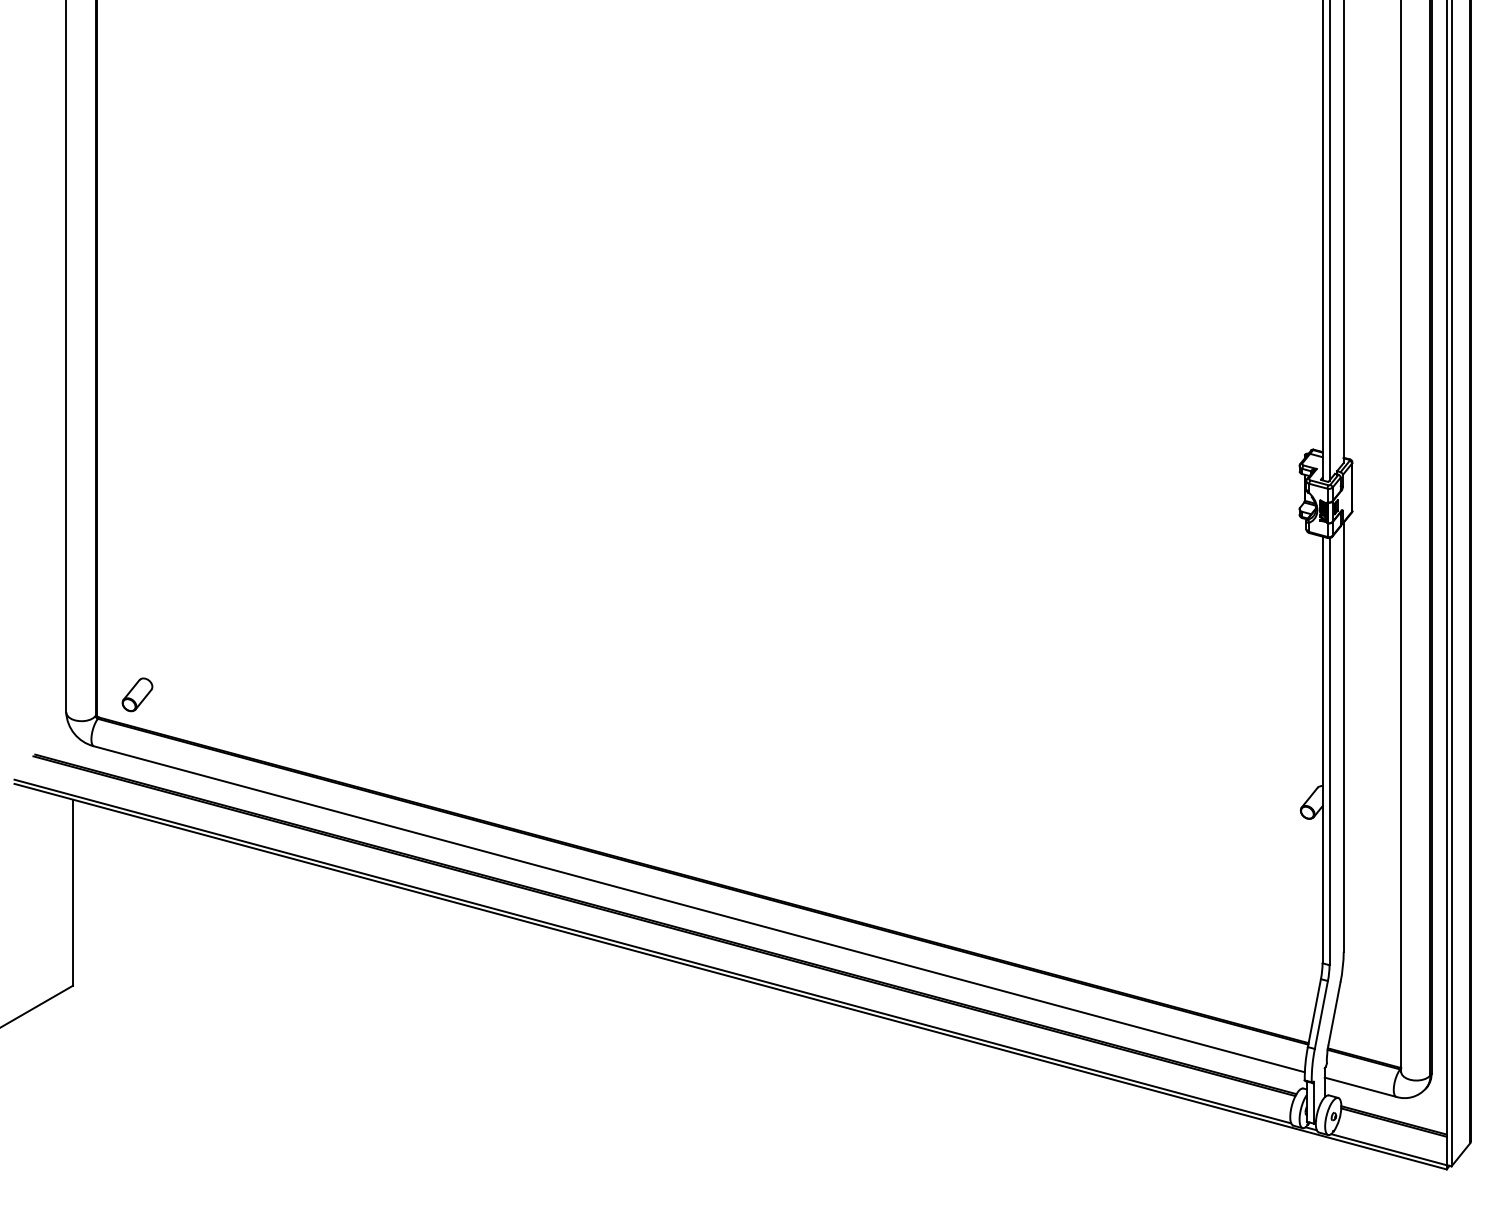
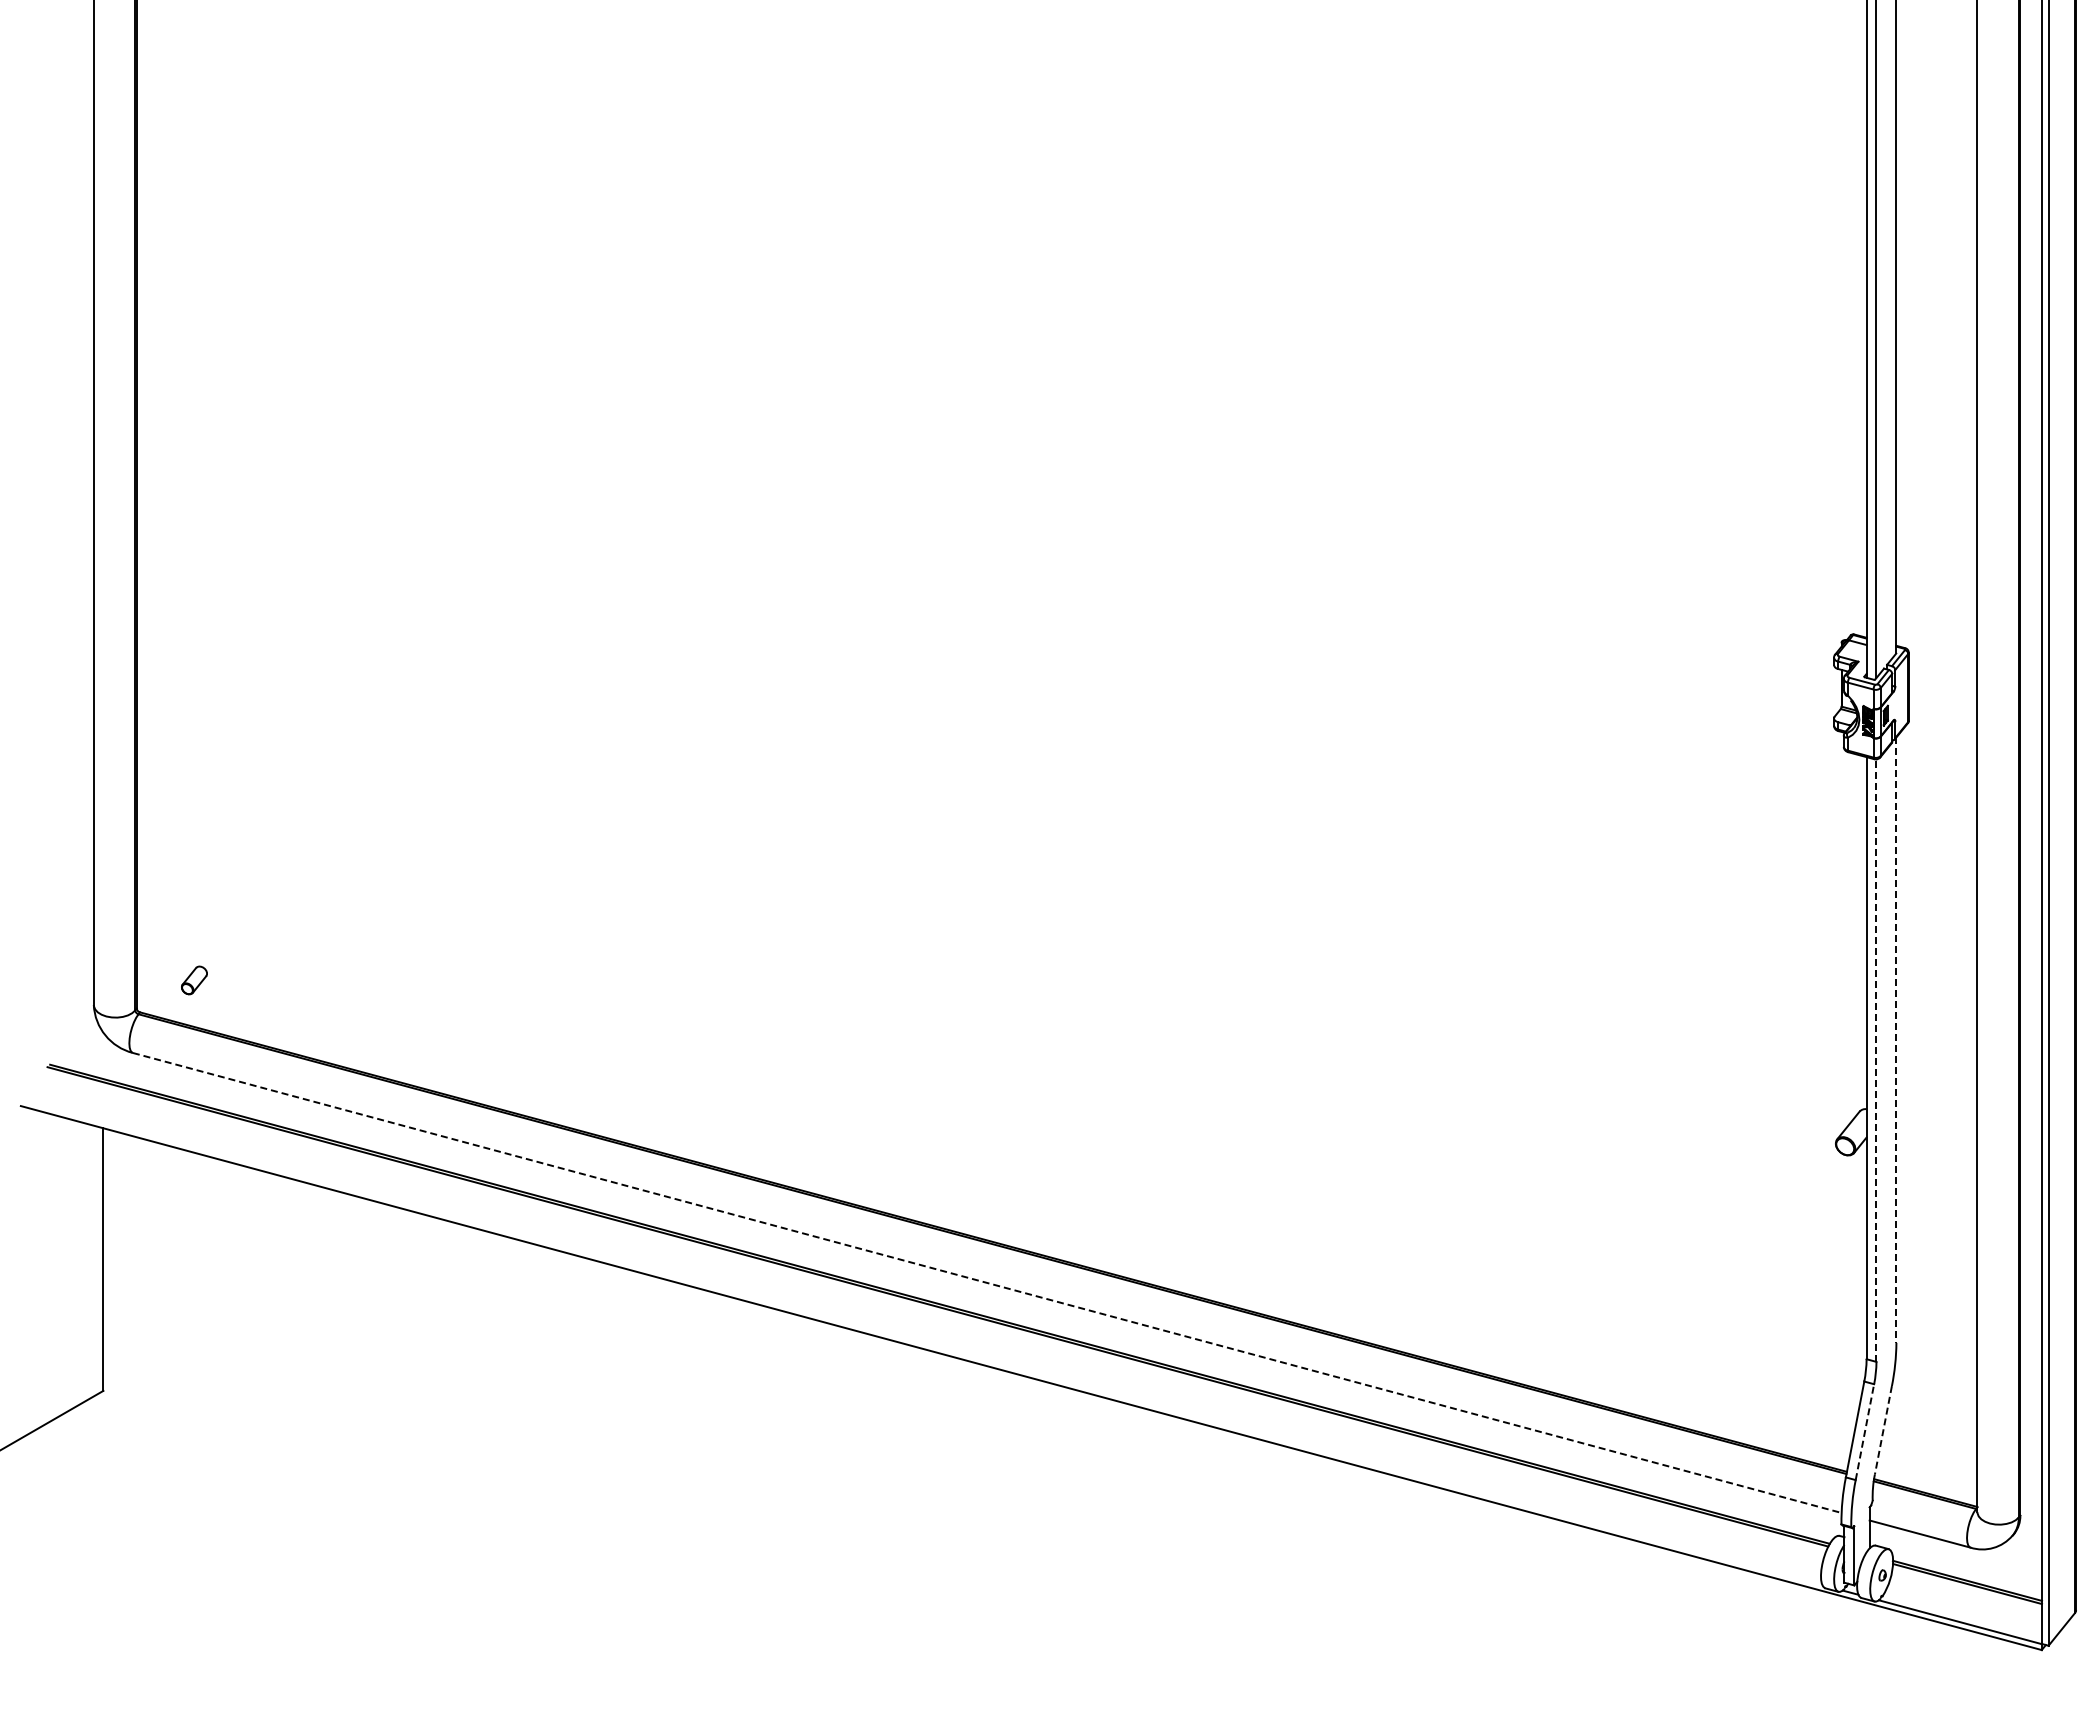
part: (137, 694) -> (194, 980), size x0.6
line: (1343, 737) -> (1896, 1040), solid -> dashed
line: (1329, 751) -> (1876, 1060), solid -> dashed
line: (699, 908) -> (987, 1282), solid -> dashed
line: (652, 951) -> (921, 1342), removed
line: (1334, 1013) -> (1883, 1430), solid -> dashed
line: (1321, 1015) -> (1864, 1432), solid -> dashed

